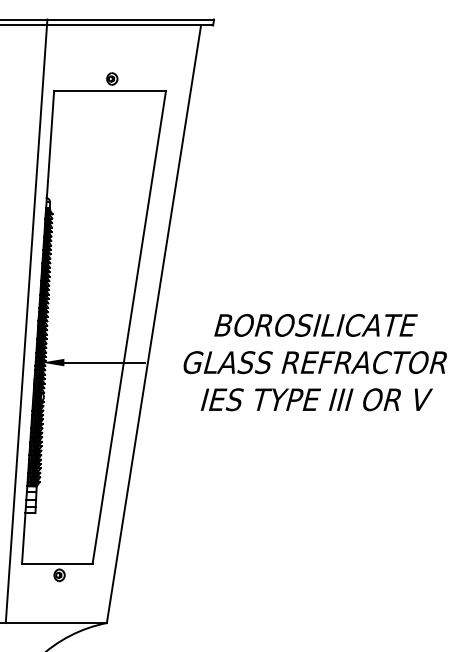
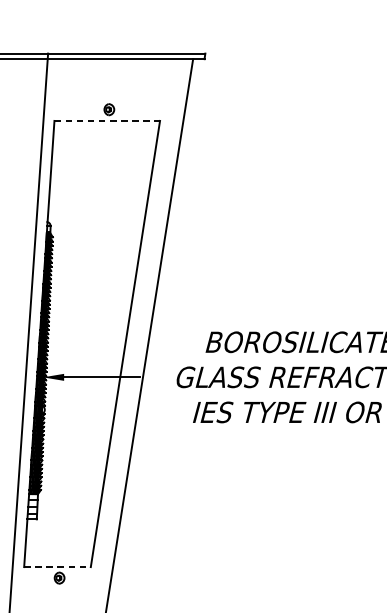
line: (110, 90) -> (107, 120), solid -> dashed
line: (57, 563) -> (57, 566), solid -> dashed

